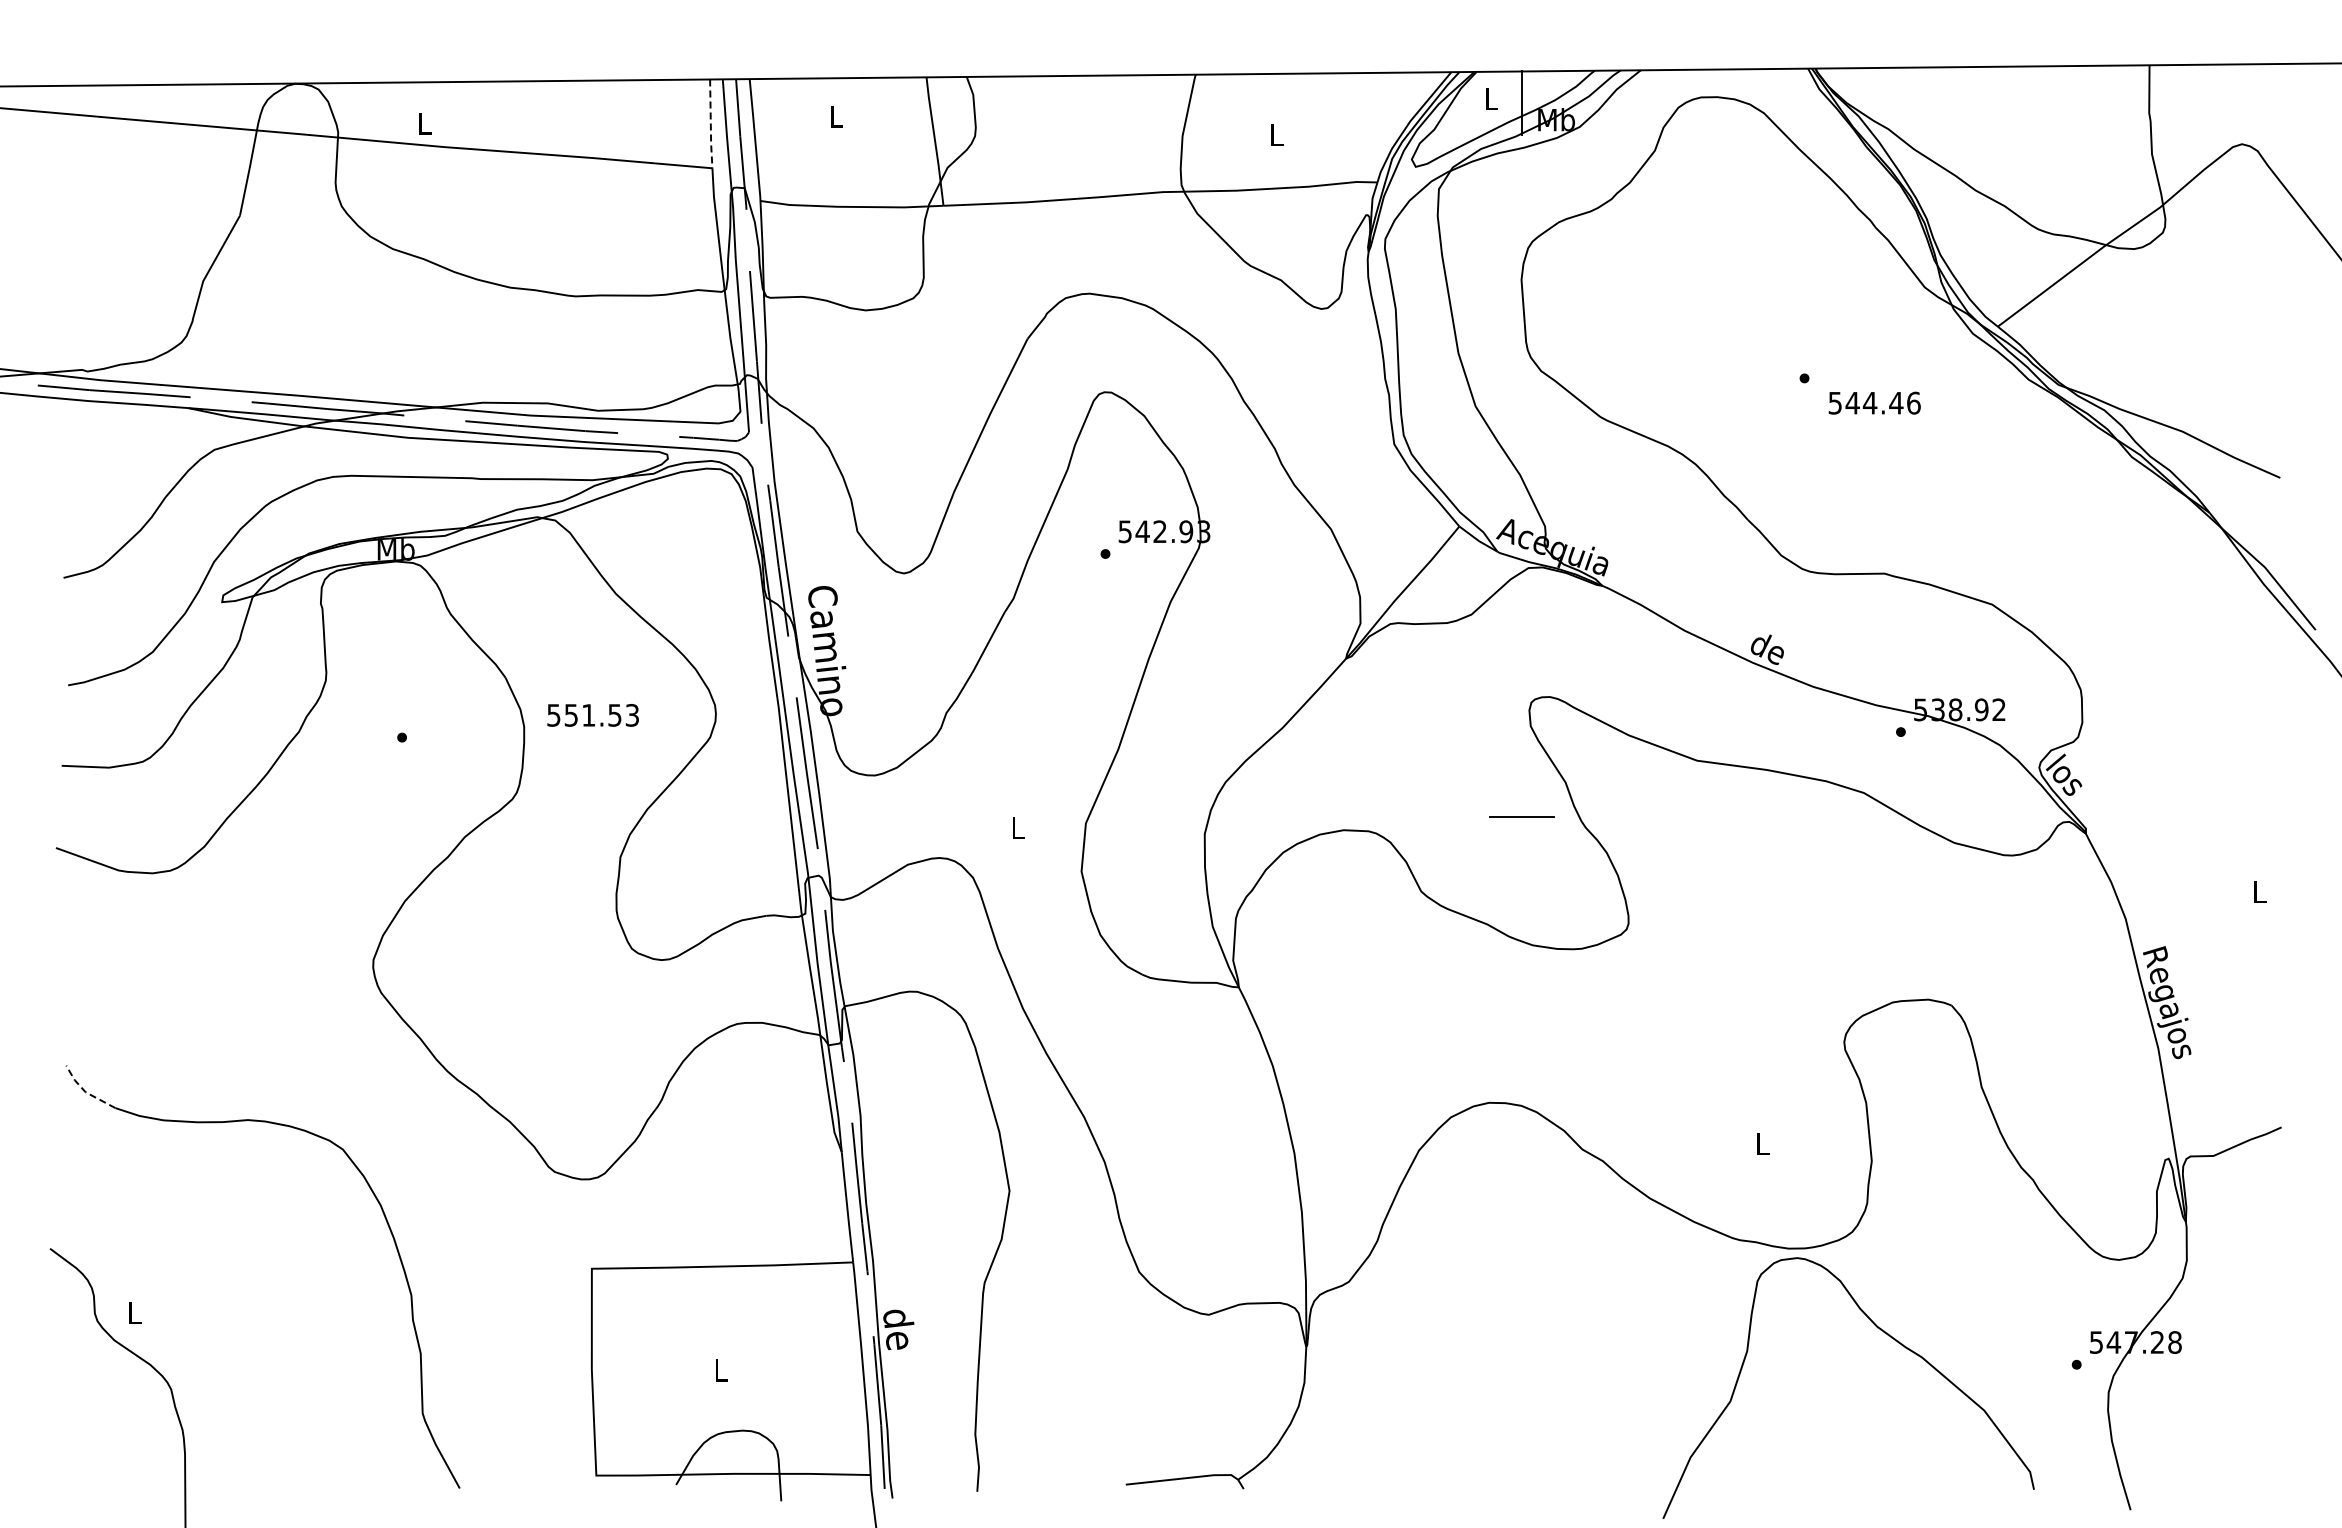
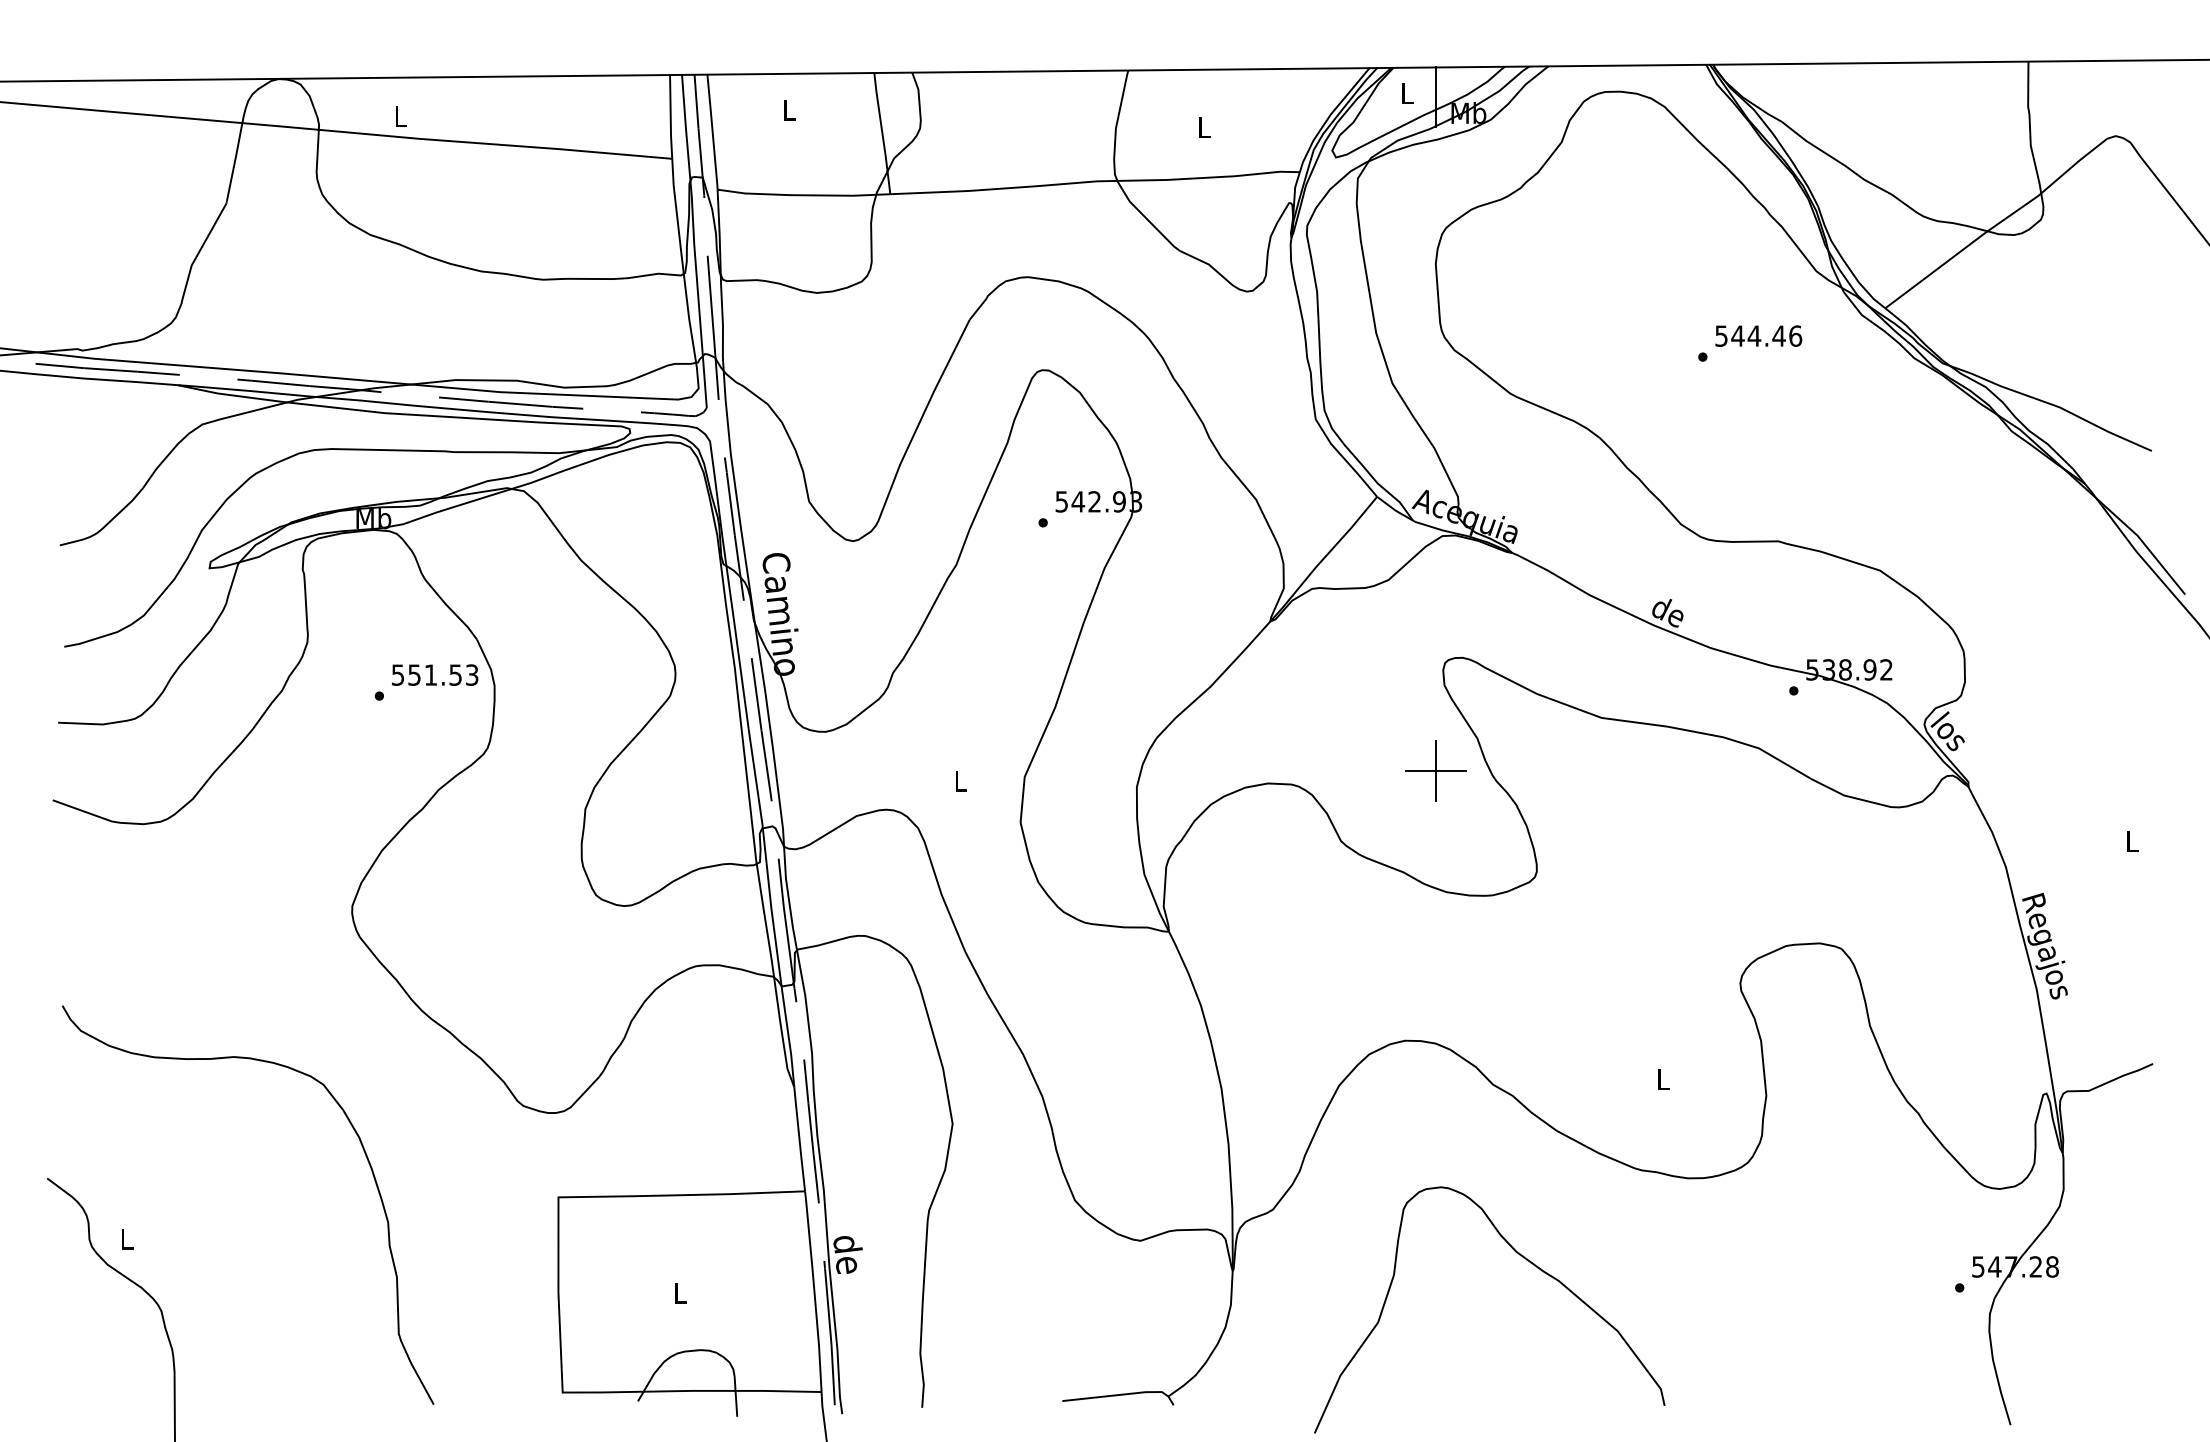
line: (710, 124) -> (670, 117), dashed -> solid
text: (1874, 402) -> (1758, 335), moved
text: (592, 715) -> (434, 675), moved
line: (1521, 816) -> (1435, 770), added
line: (85, 1092) -> (80, 1031), dashed -> solid
part: (1884, 1333) -> (1523, 1258), moved

